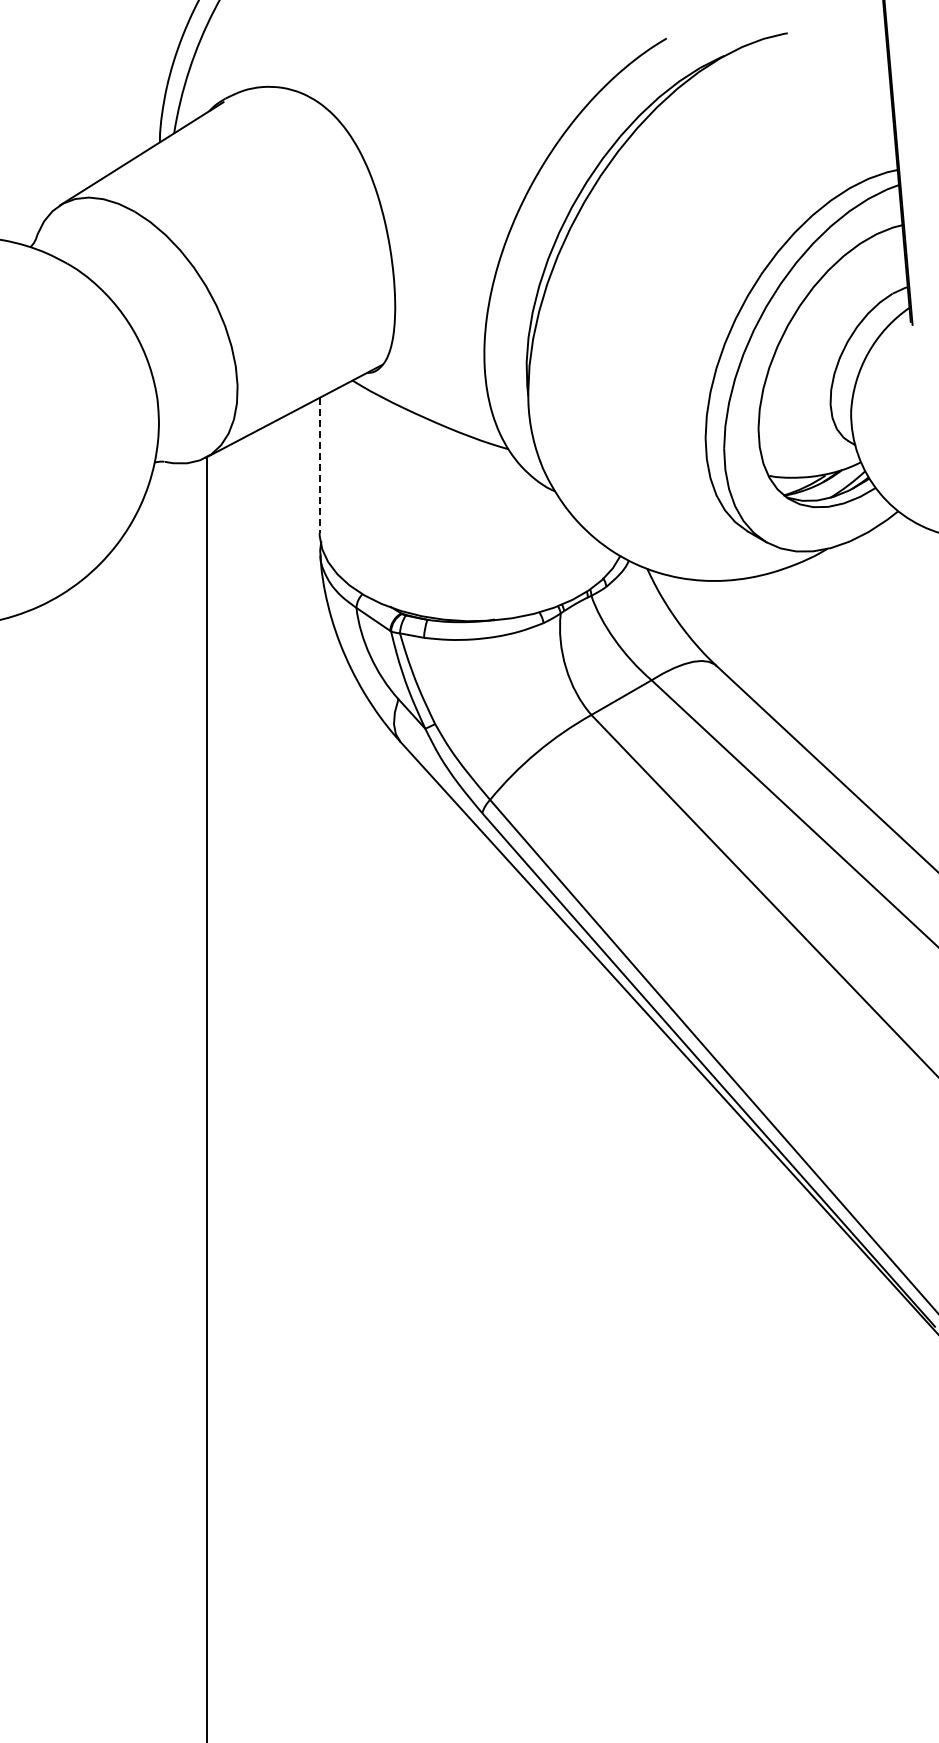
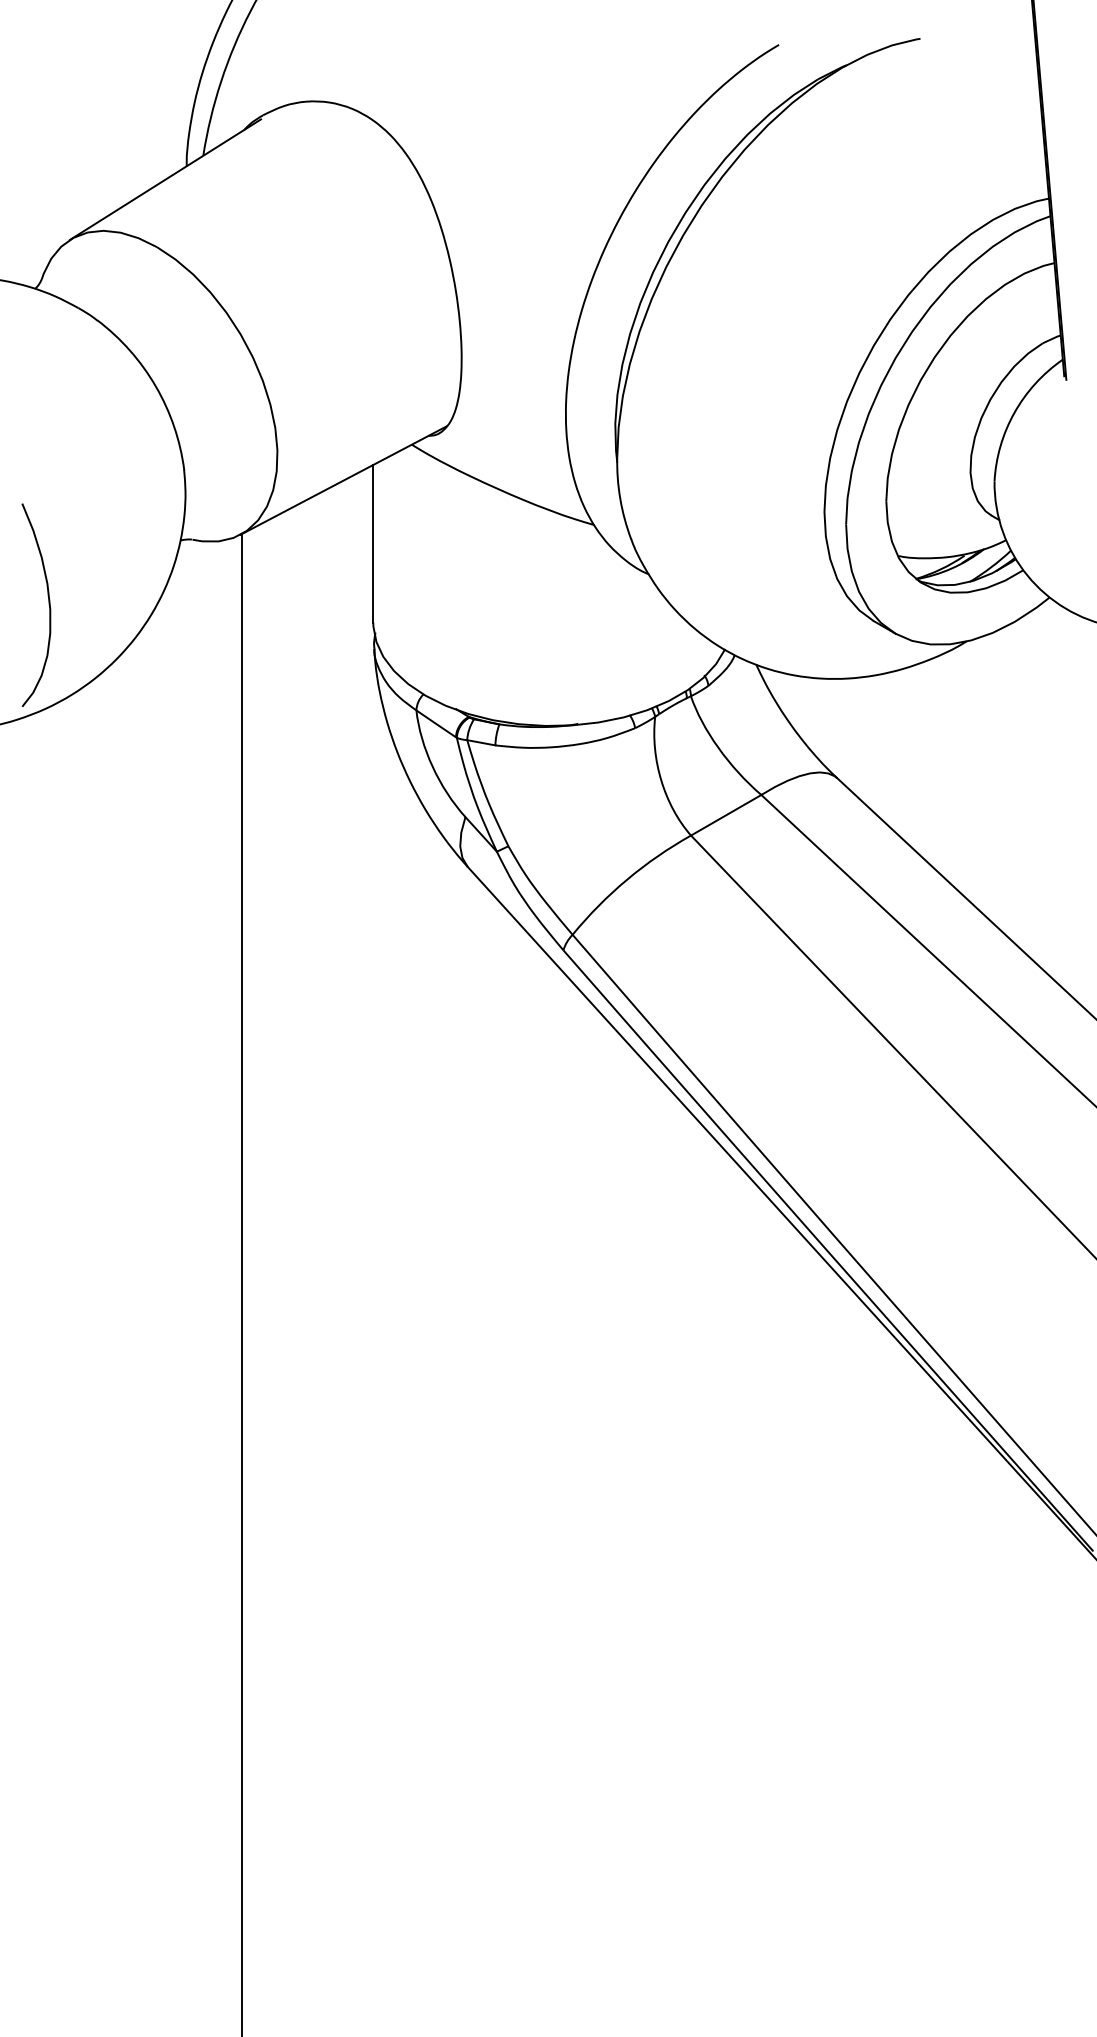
line: (319, 465) -> (373, 543), dashed -> solid
curve: (41, 517) -> (48, 604), added

